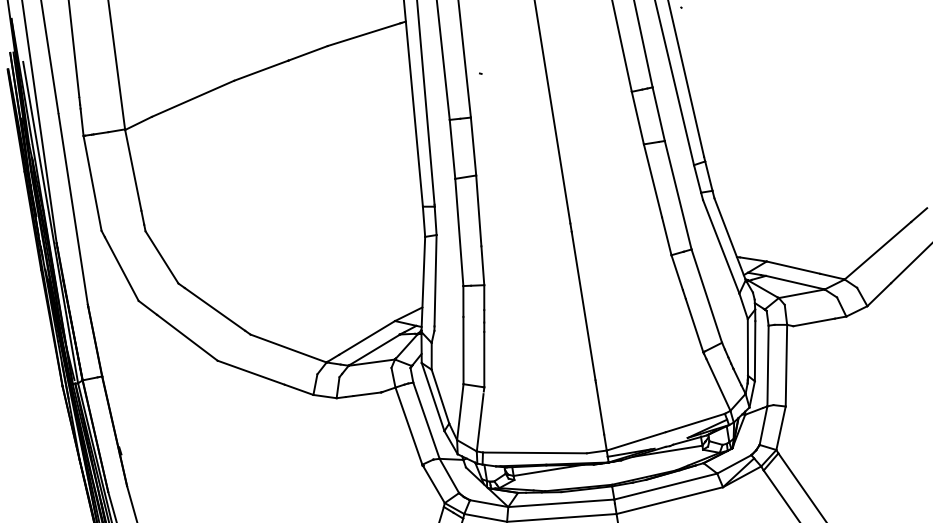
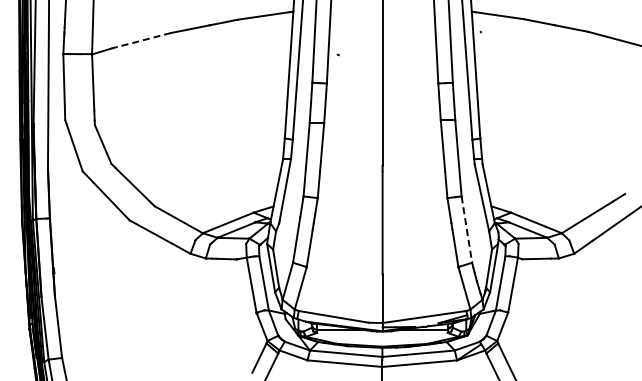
line: (193, 98) -> (141, 40), solid -> dashed
line: (706, 296) -> (466, 229), solid -> dashed

